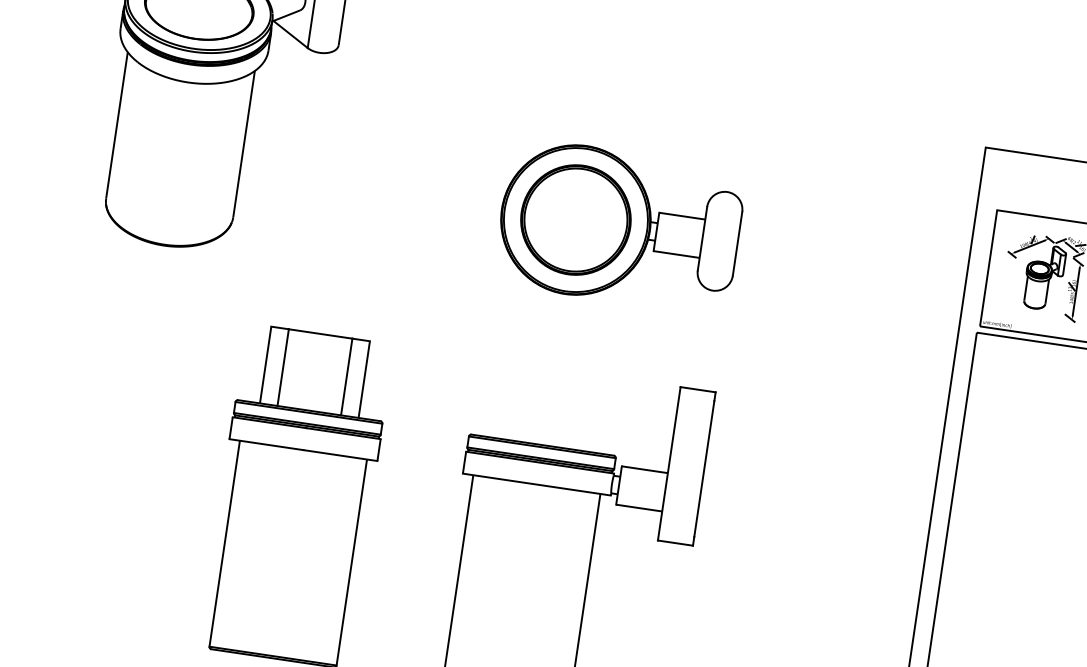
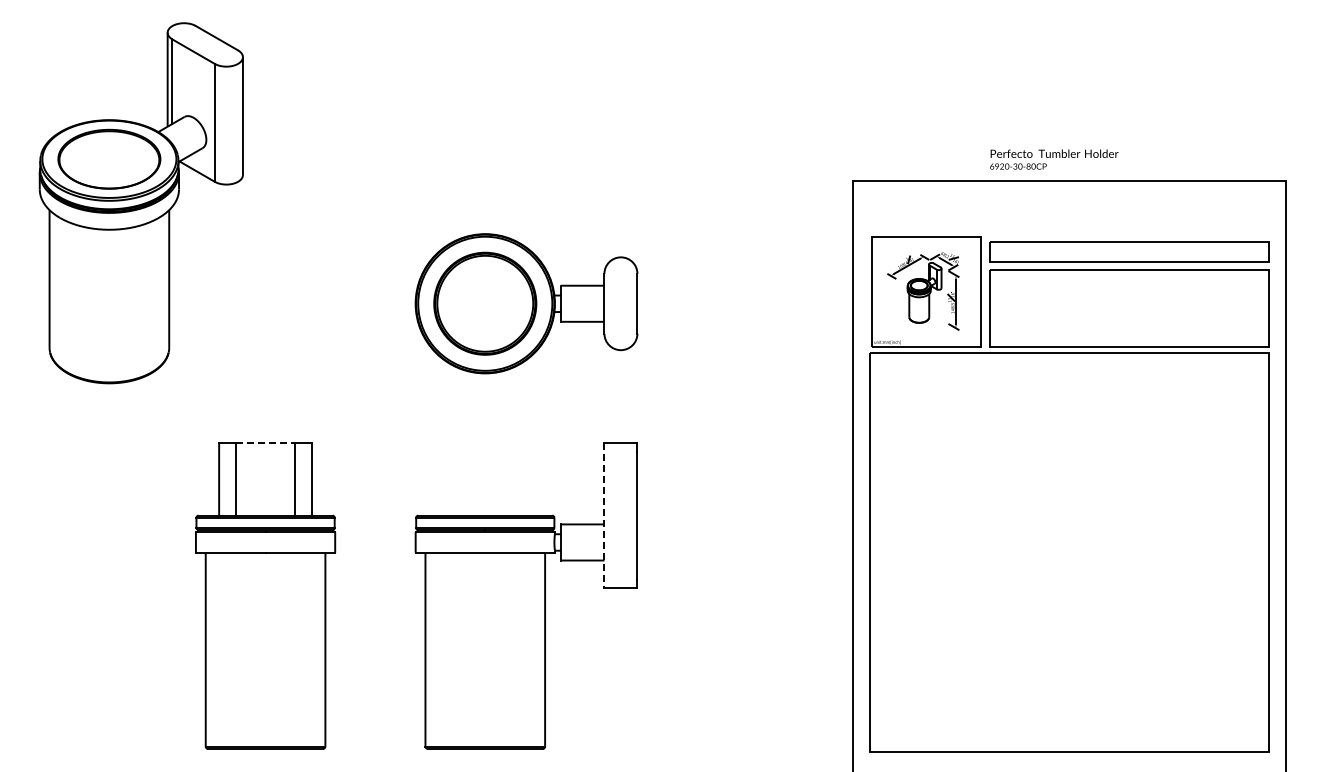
line: (320, 334) -> (265, 443), solid -> dashed
line: (669, 464) -> (604, 516), solid -> dashed

